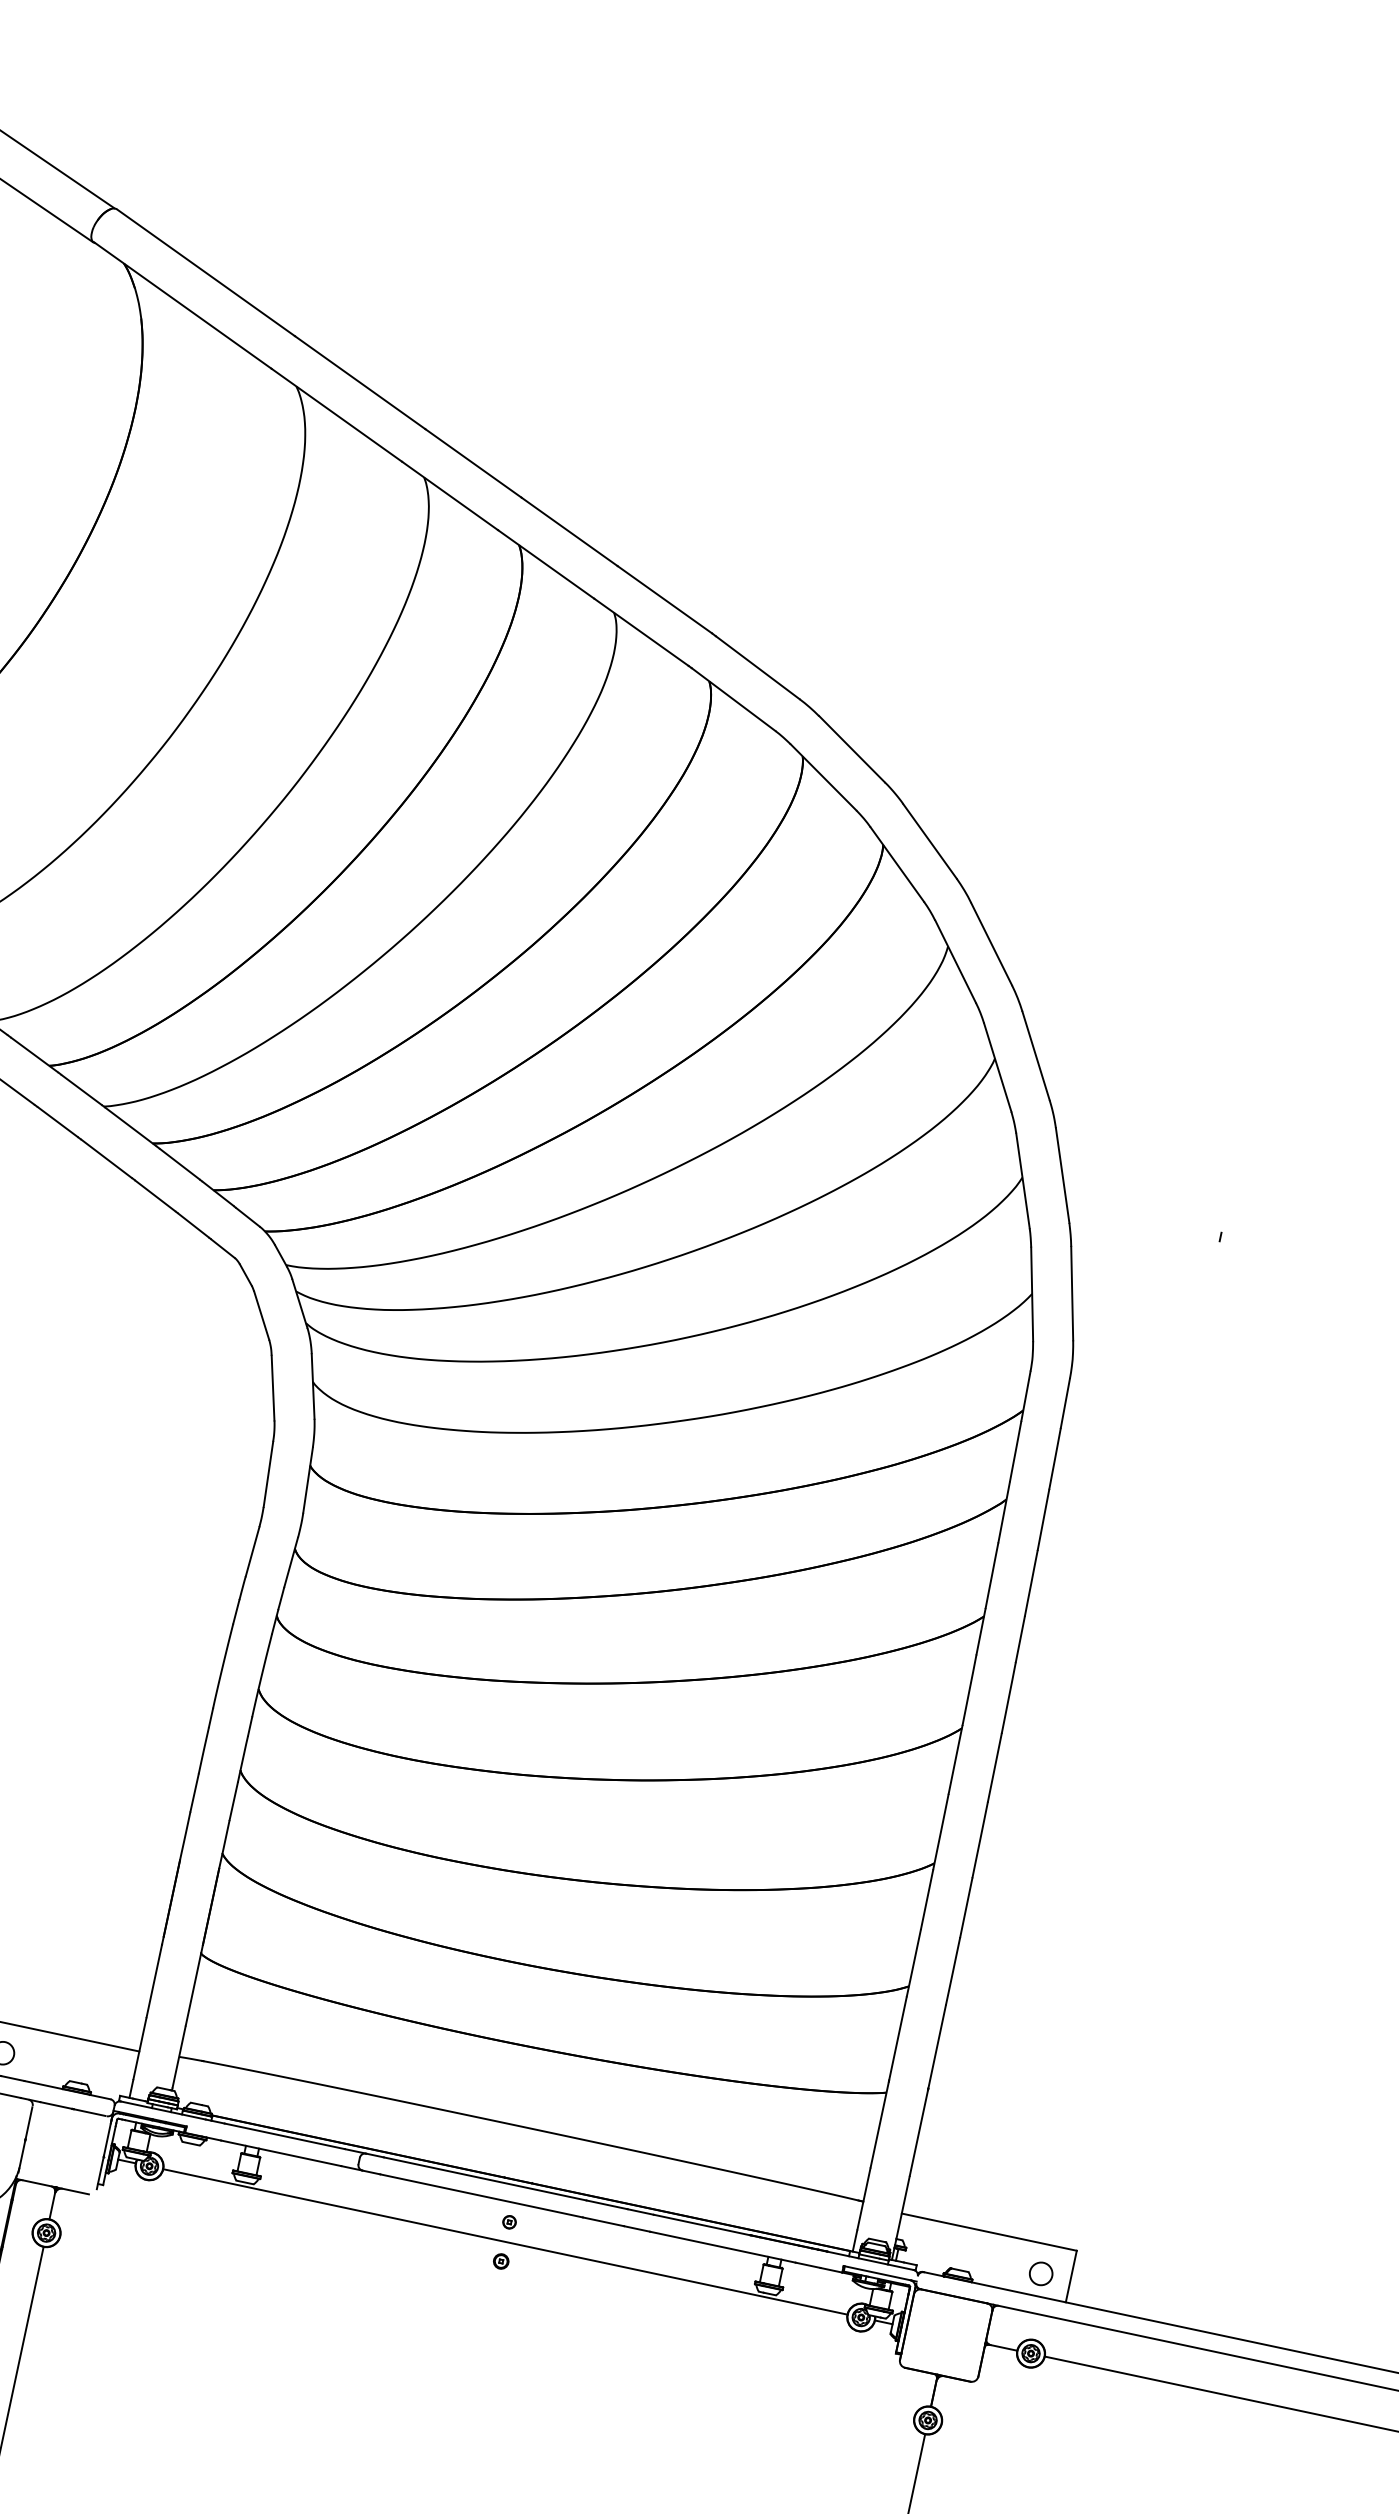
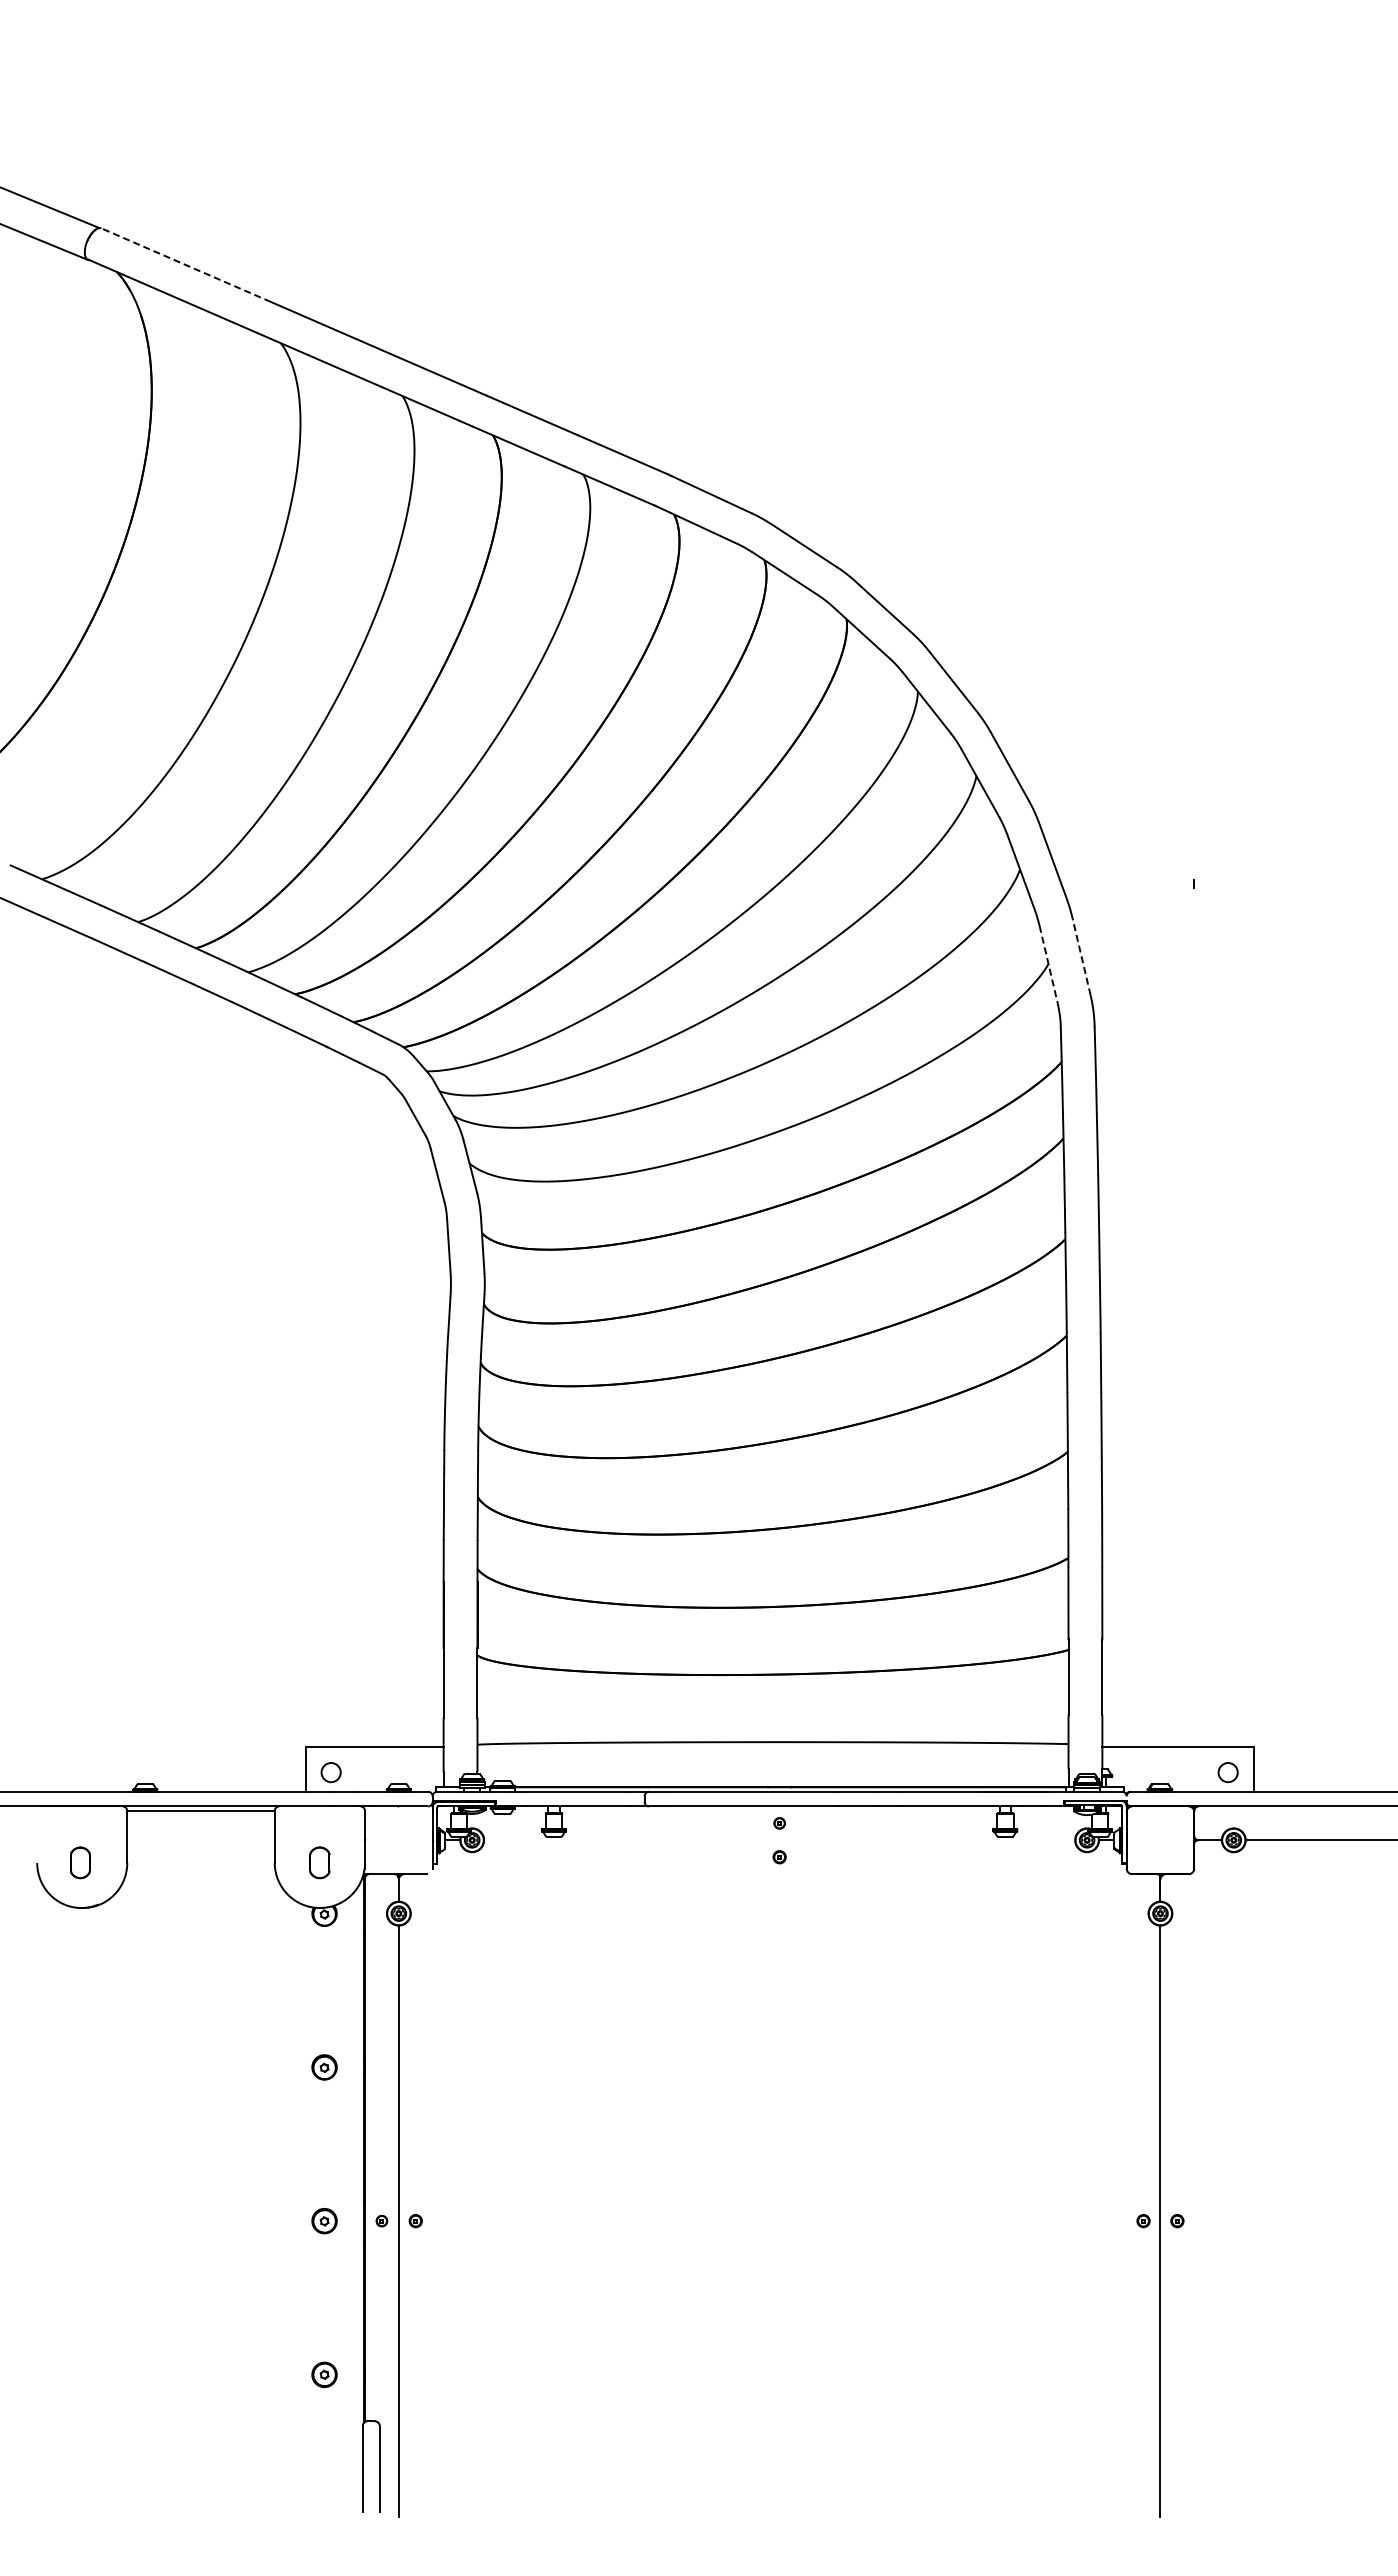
line: (205, 271) -> (185, 264), solid -> dashed
line: (1072, 1293) -> (1081, 956), solid -> dashed
line: (1032, 1294) -> (1048, 964), solid -> dashed
line: (505, 2242) -> (779, 1840), removed

